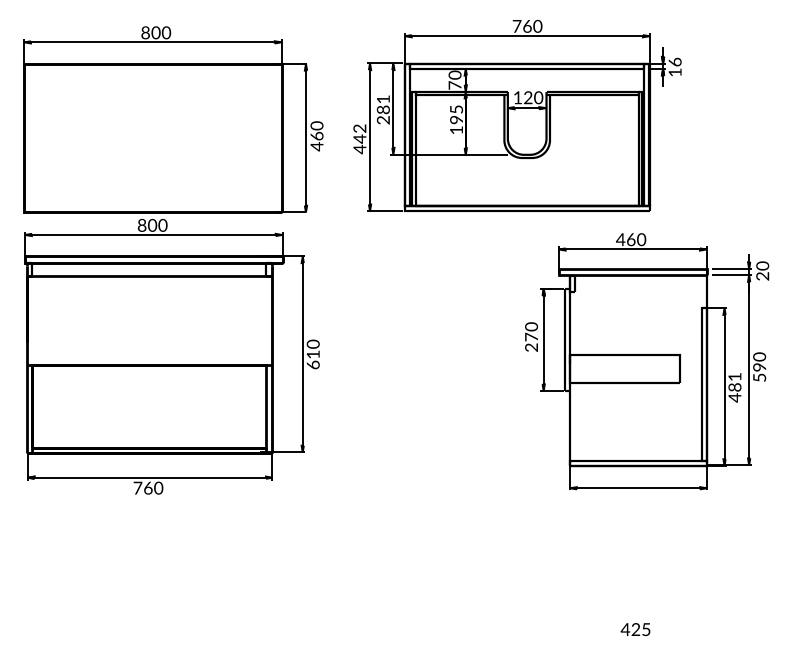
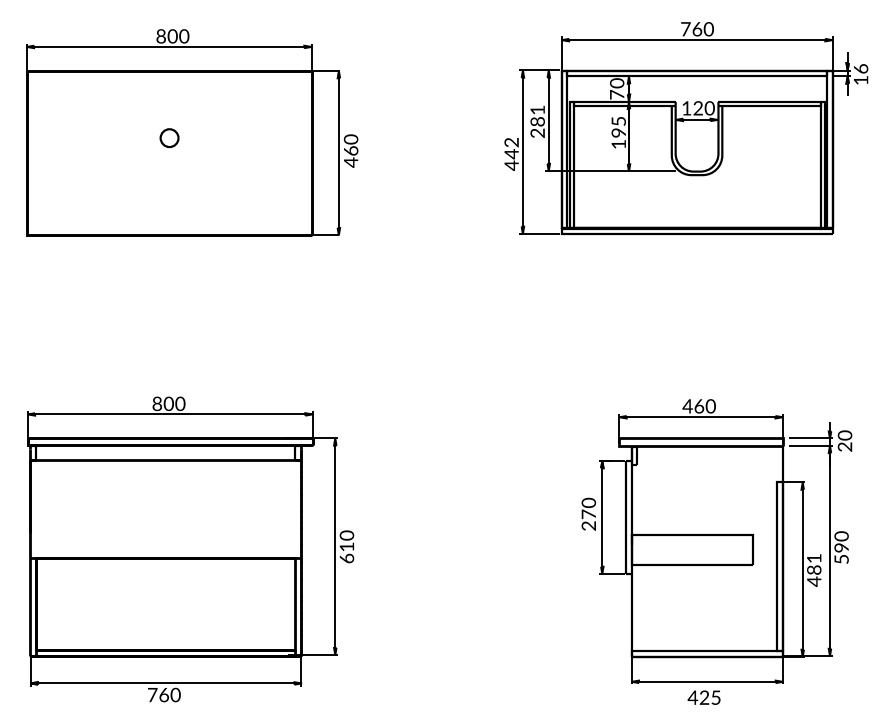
part: (517, 115) -> (686, 128), moved
part: (153, 124) -> (169, 137), added
part: (171, 356) -> (189, 549), moved
part: (647, 361) -> (717, 541), moved

